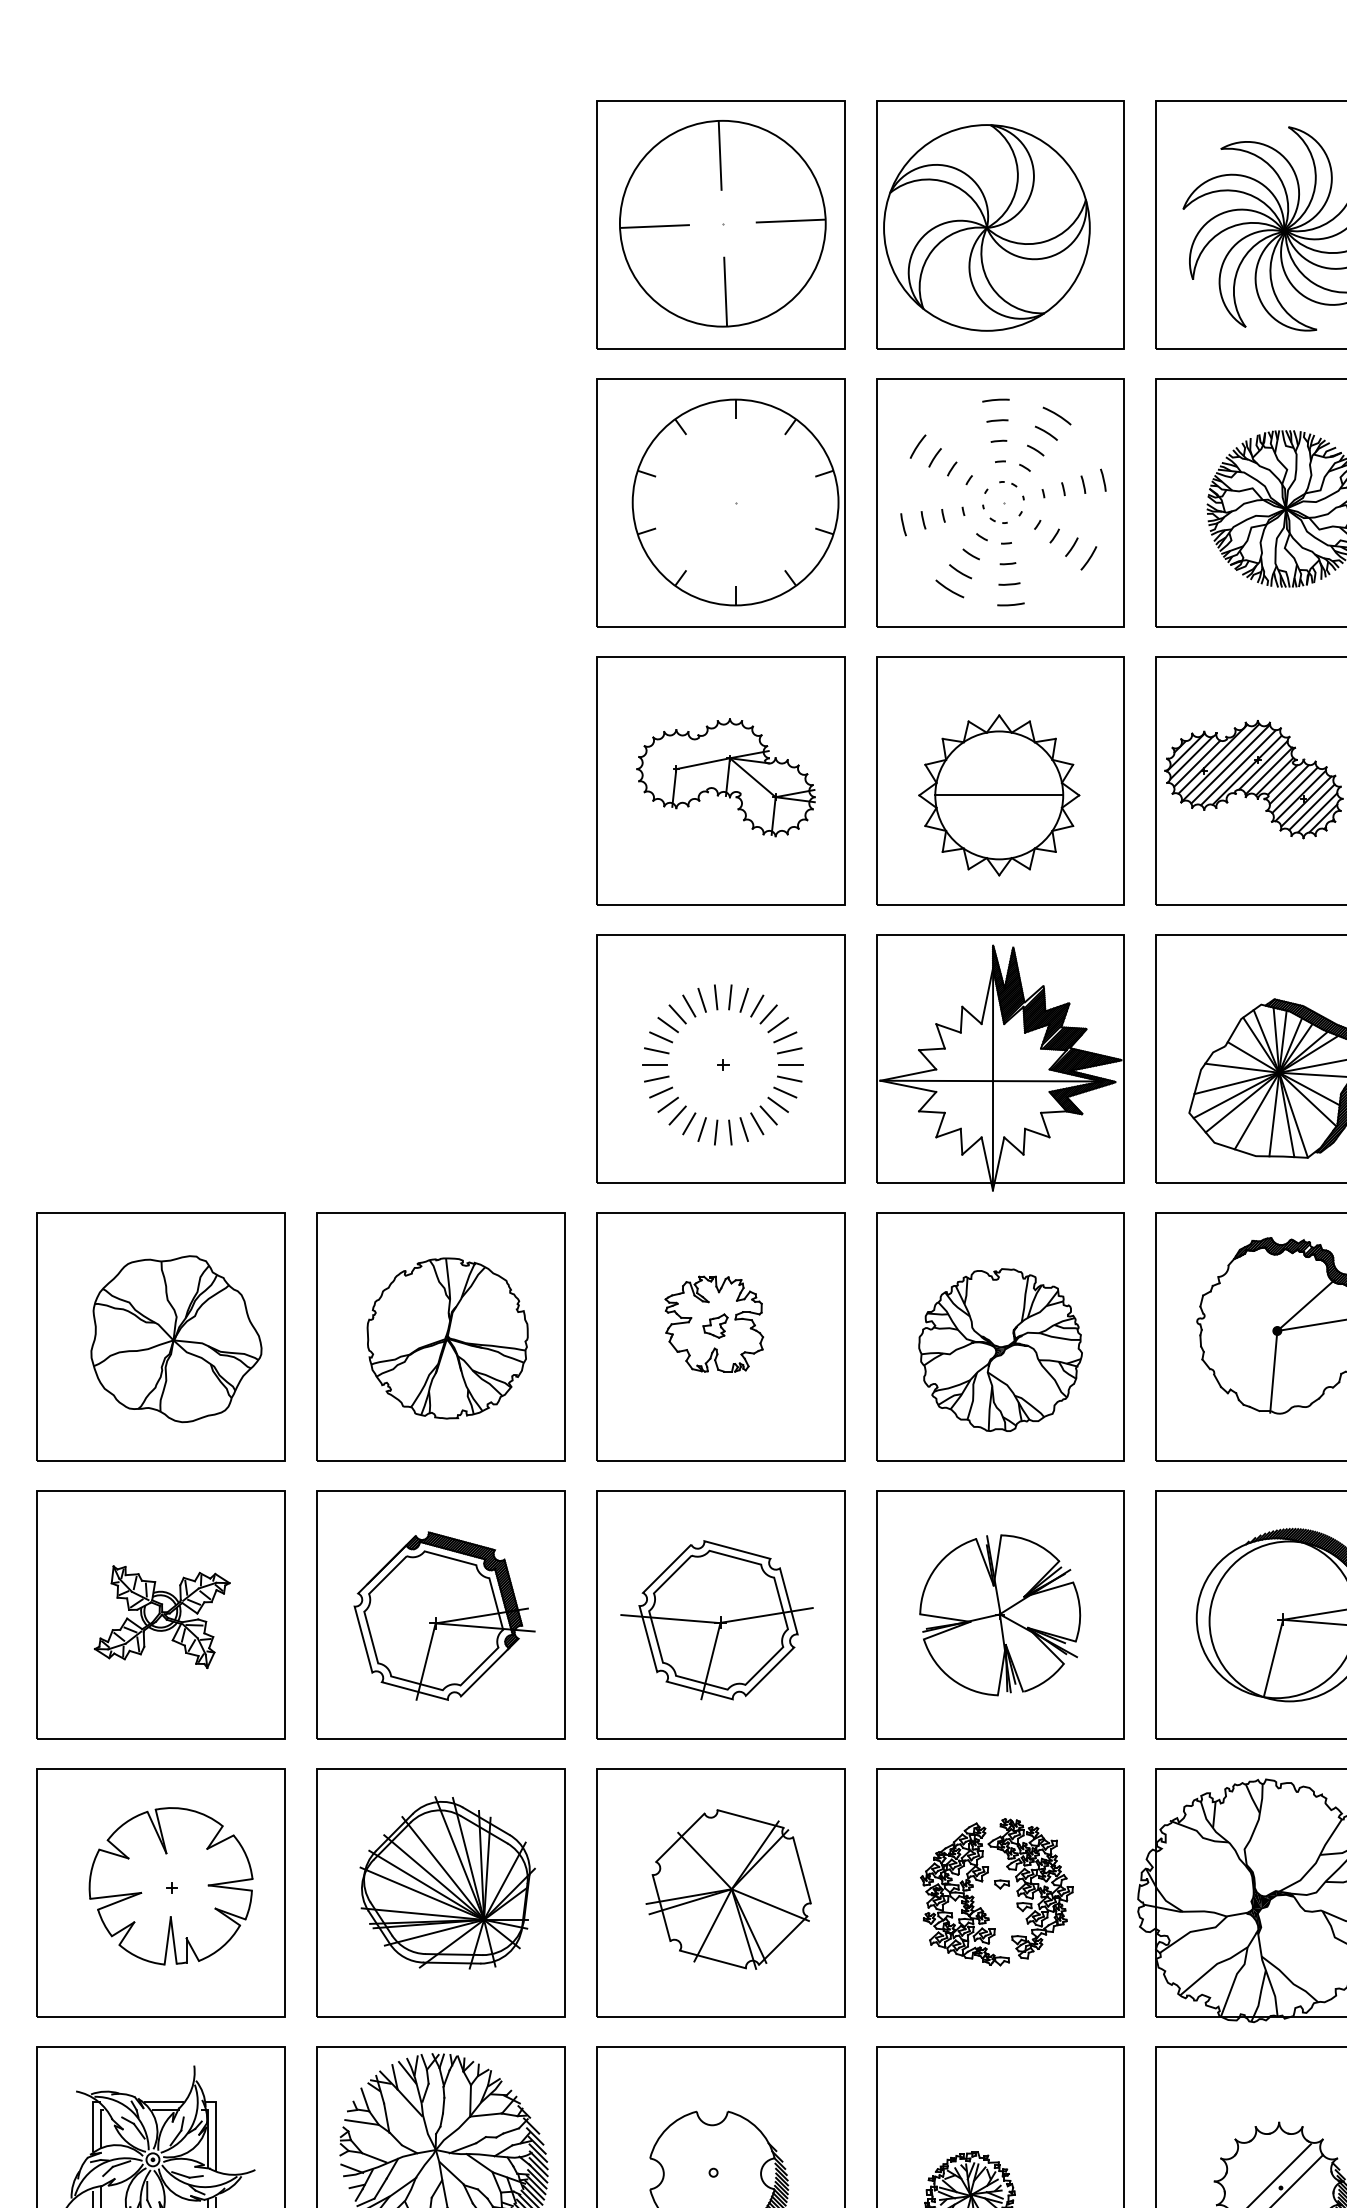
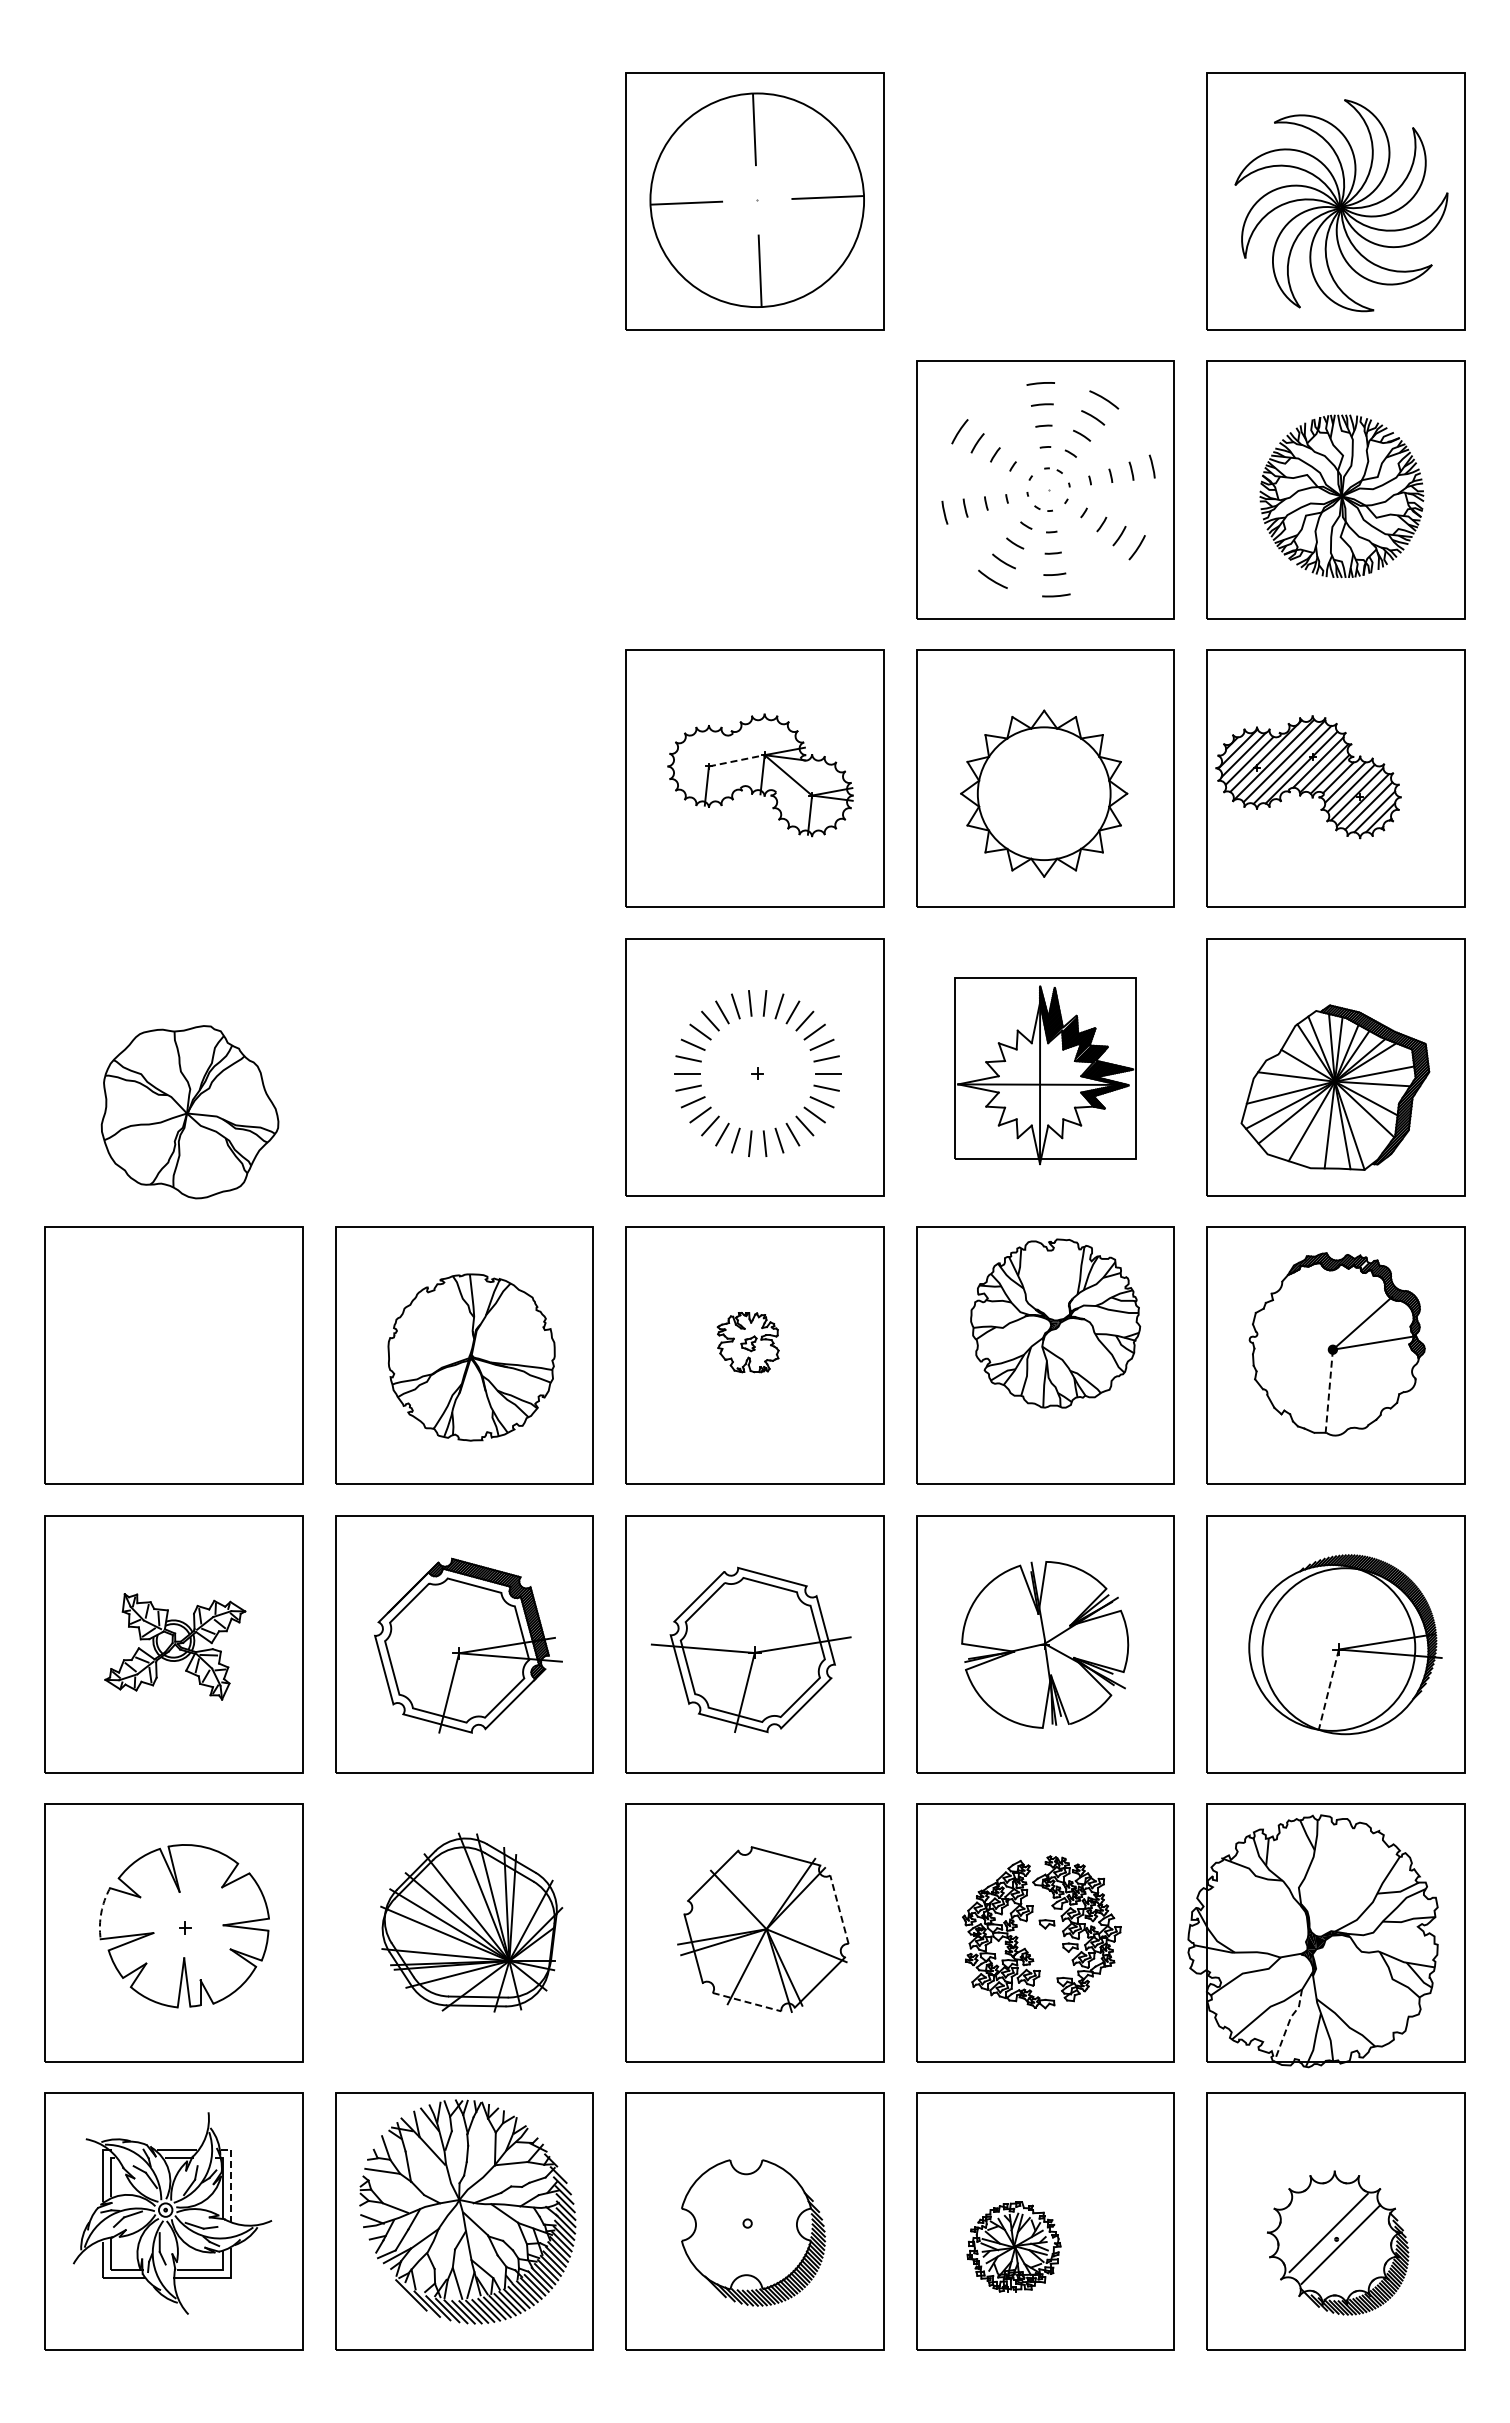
part: (1000, 224) -> (1045, 201), removed
part: (720, 502) -> (754, 489), removed
line: (703, 763) -> (737, 760), solid -> dashed
line: (998, 795) -> (1043, 793), removed
part: (1000, 1062) -> (1045, 1071), size x0.7
part: (713, 1324) -> (747, 1342), size x0.6
part: (175, 1339) -> (189, 1112), moved
part: (1000, 1350) -> (1055, 1323), moved
line: (1274, 1373) -> (1329, 1393), solid -> dashed
line: (1273, 1659) -> (1328, 1690), solid -> dashed
line: (802, 1870) -> (839, 1909), solid -> dashed
arc: (91, 1873) -> (101, 1912), solid -> dashed
part: (440, 1892) -> (464, 1932), removed
line: (713, 1959) -> (747, 2002), solid -> dashed
line: (1234, 1981) -> (1288, 2024), solid -> dashed
line: (216, 2131) -> (231, 2180), solid -> dashed

